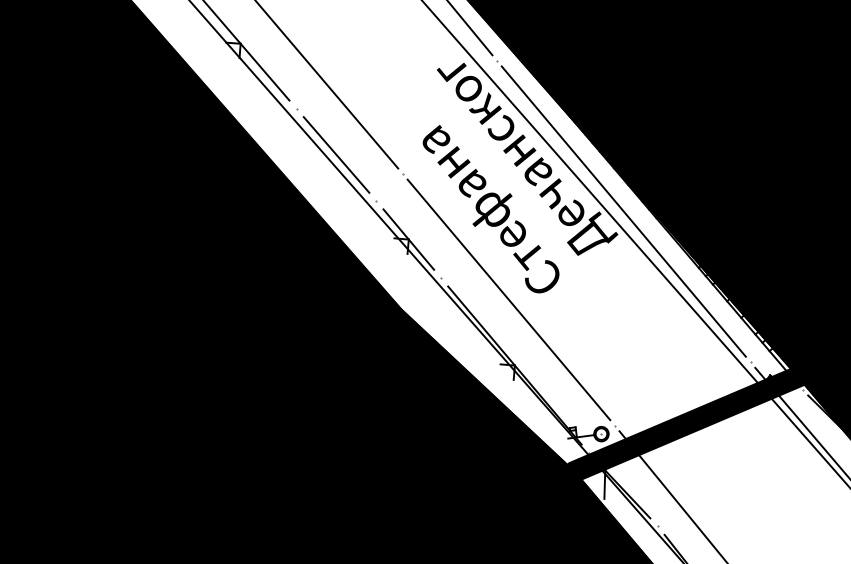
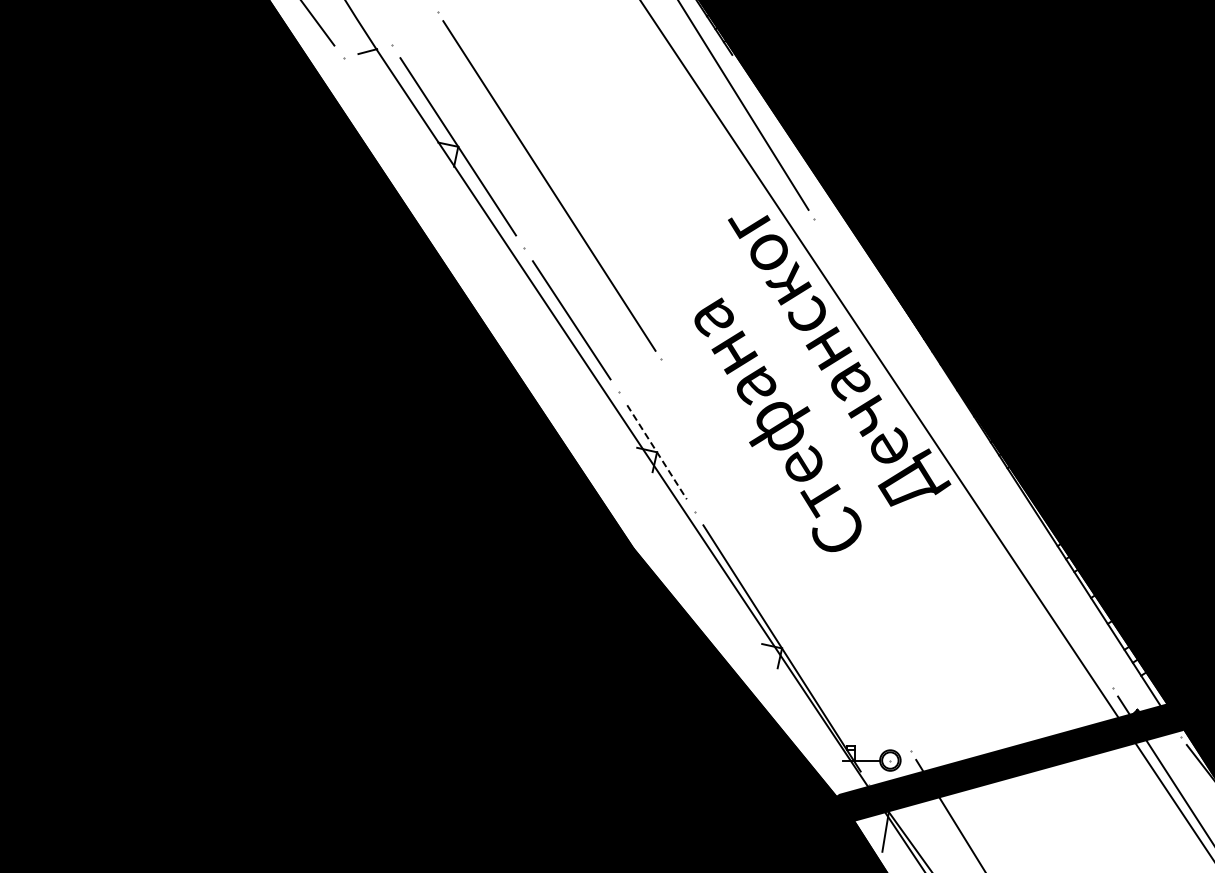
line: (623, 211) -> (962, 453), removed
line: (409, 239) -> (657, 452), solid -> dashed
line: (508, 300) -> (785, 555), removed

